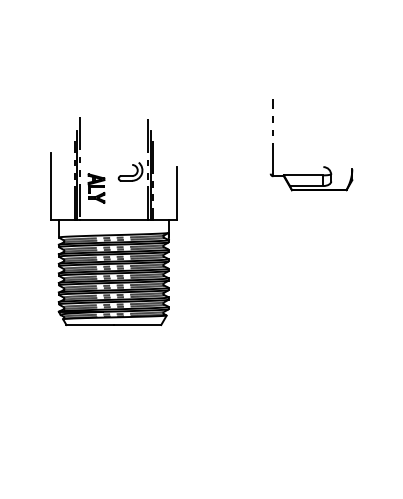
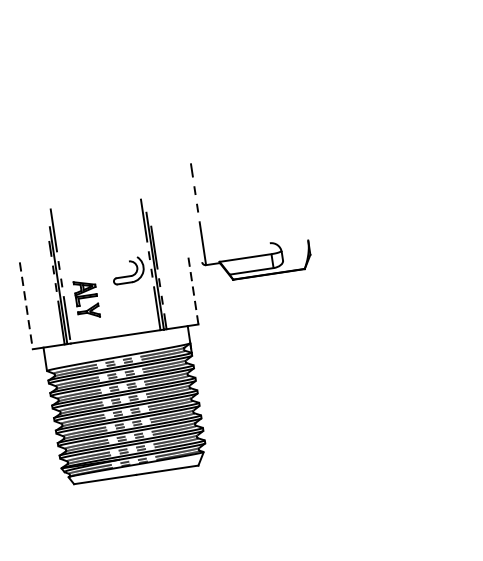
part: (323, 166) -> (269, 242), moved
line: (50, 187) -> (26, 307), solid -> dashed
line: (177, 192) -> (193, 288), solid -> dashed

